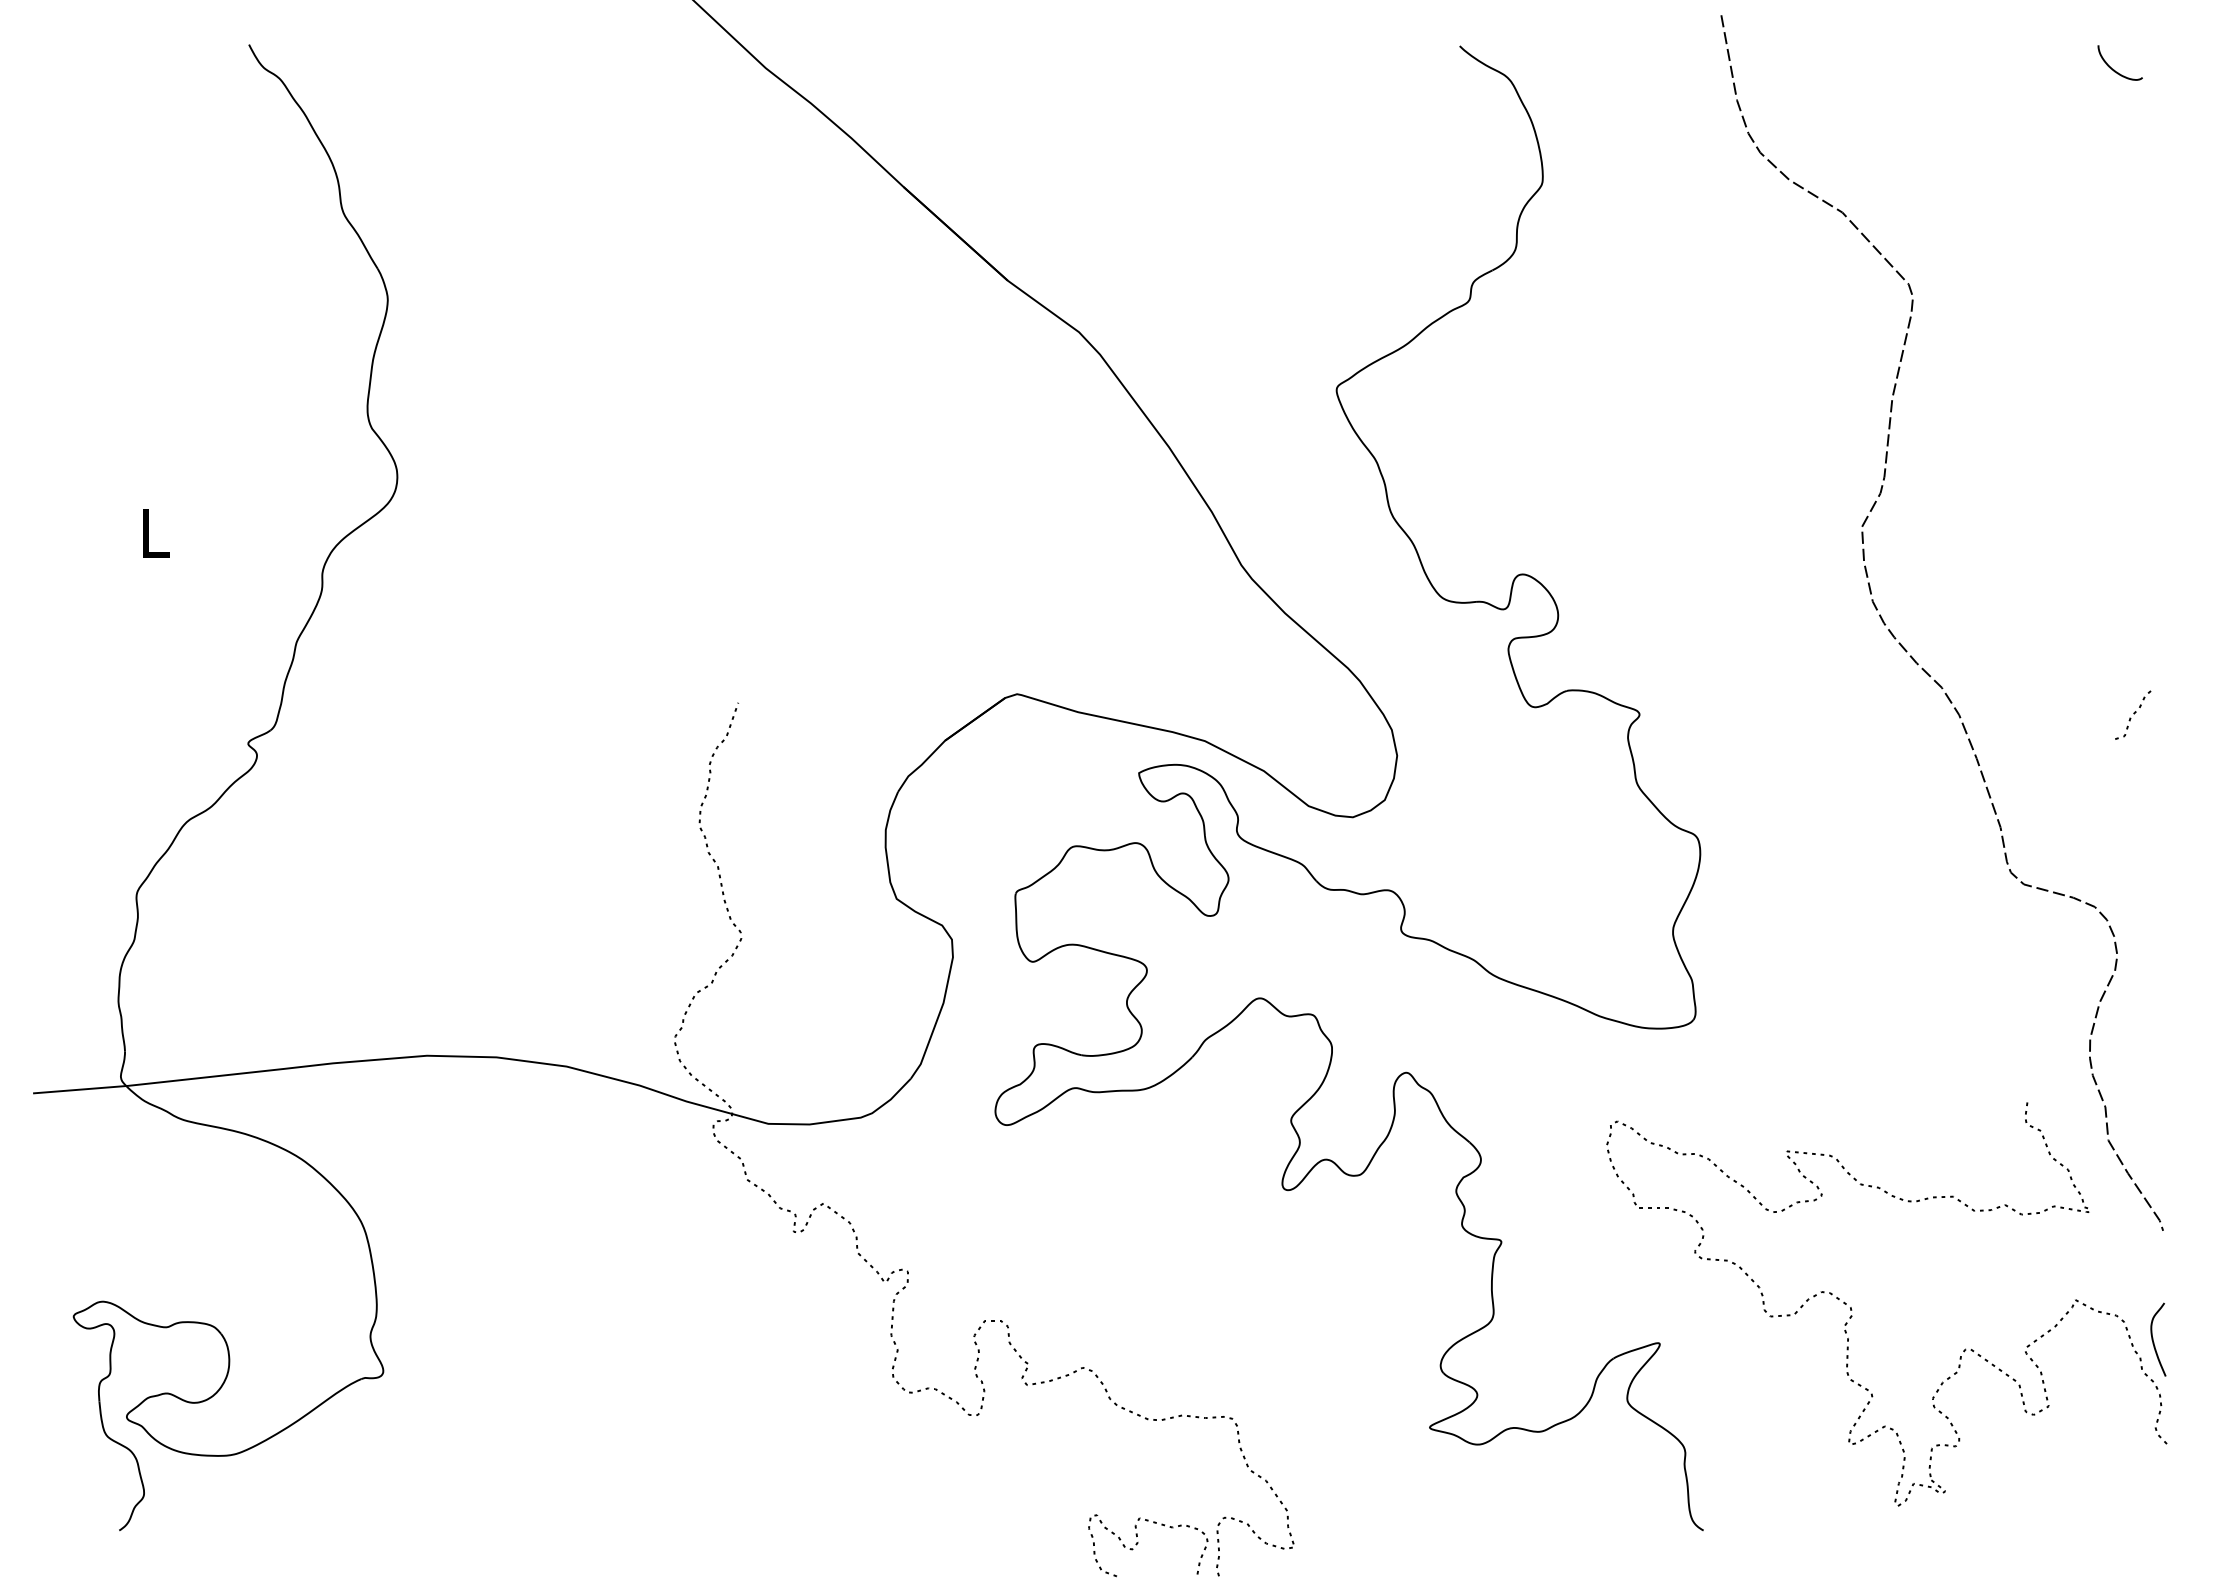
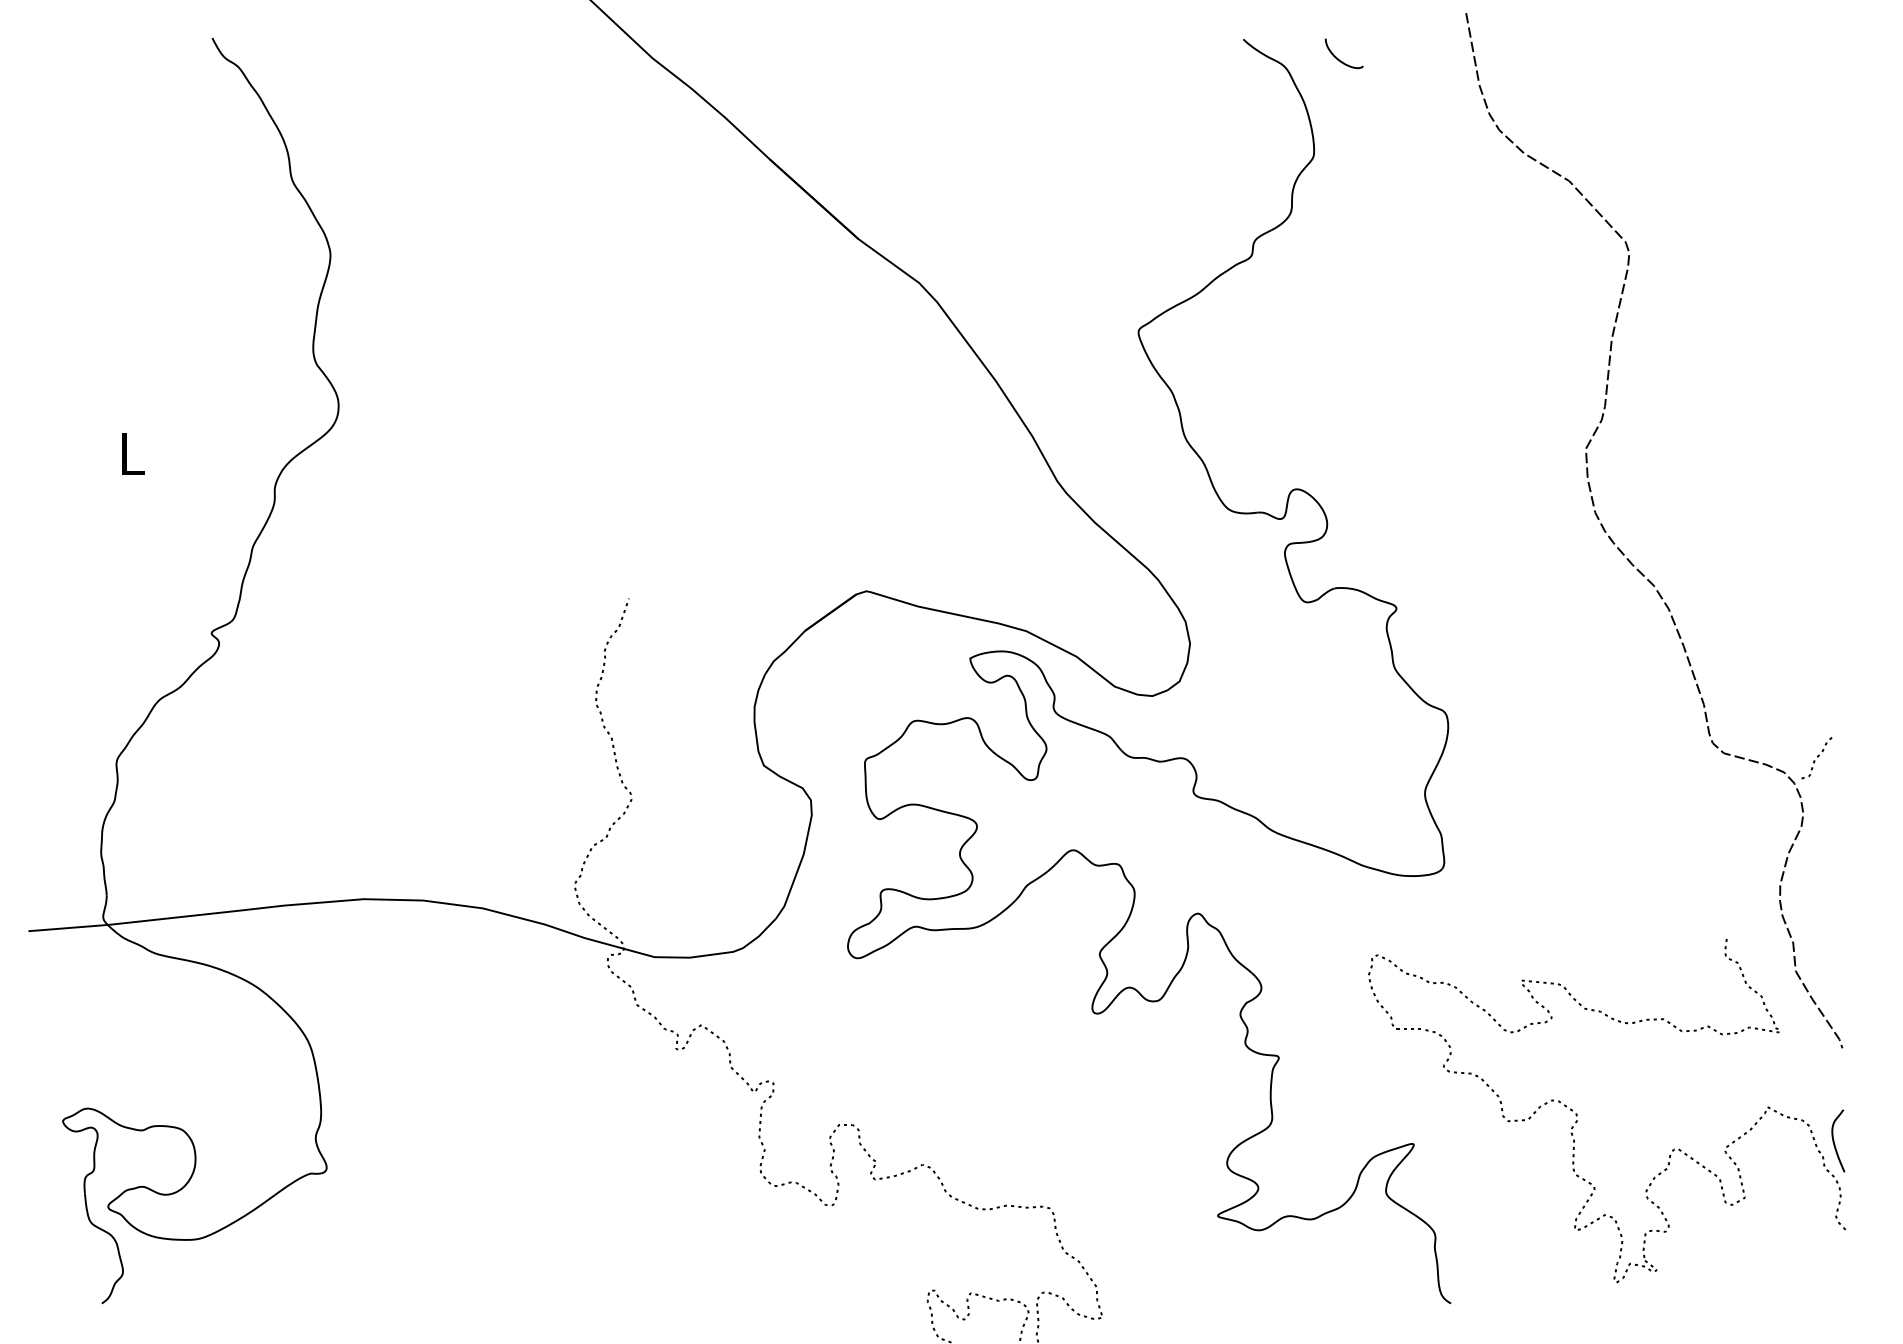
curve: (2114, 69) -> (1339, 59), moved
curve: (2133, 713) -> (1817, 756), moved

